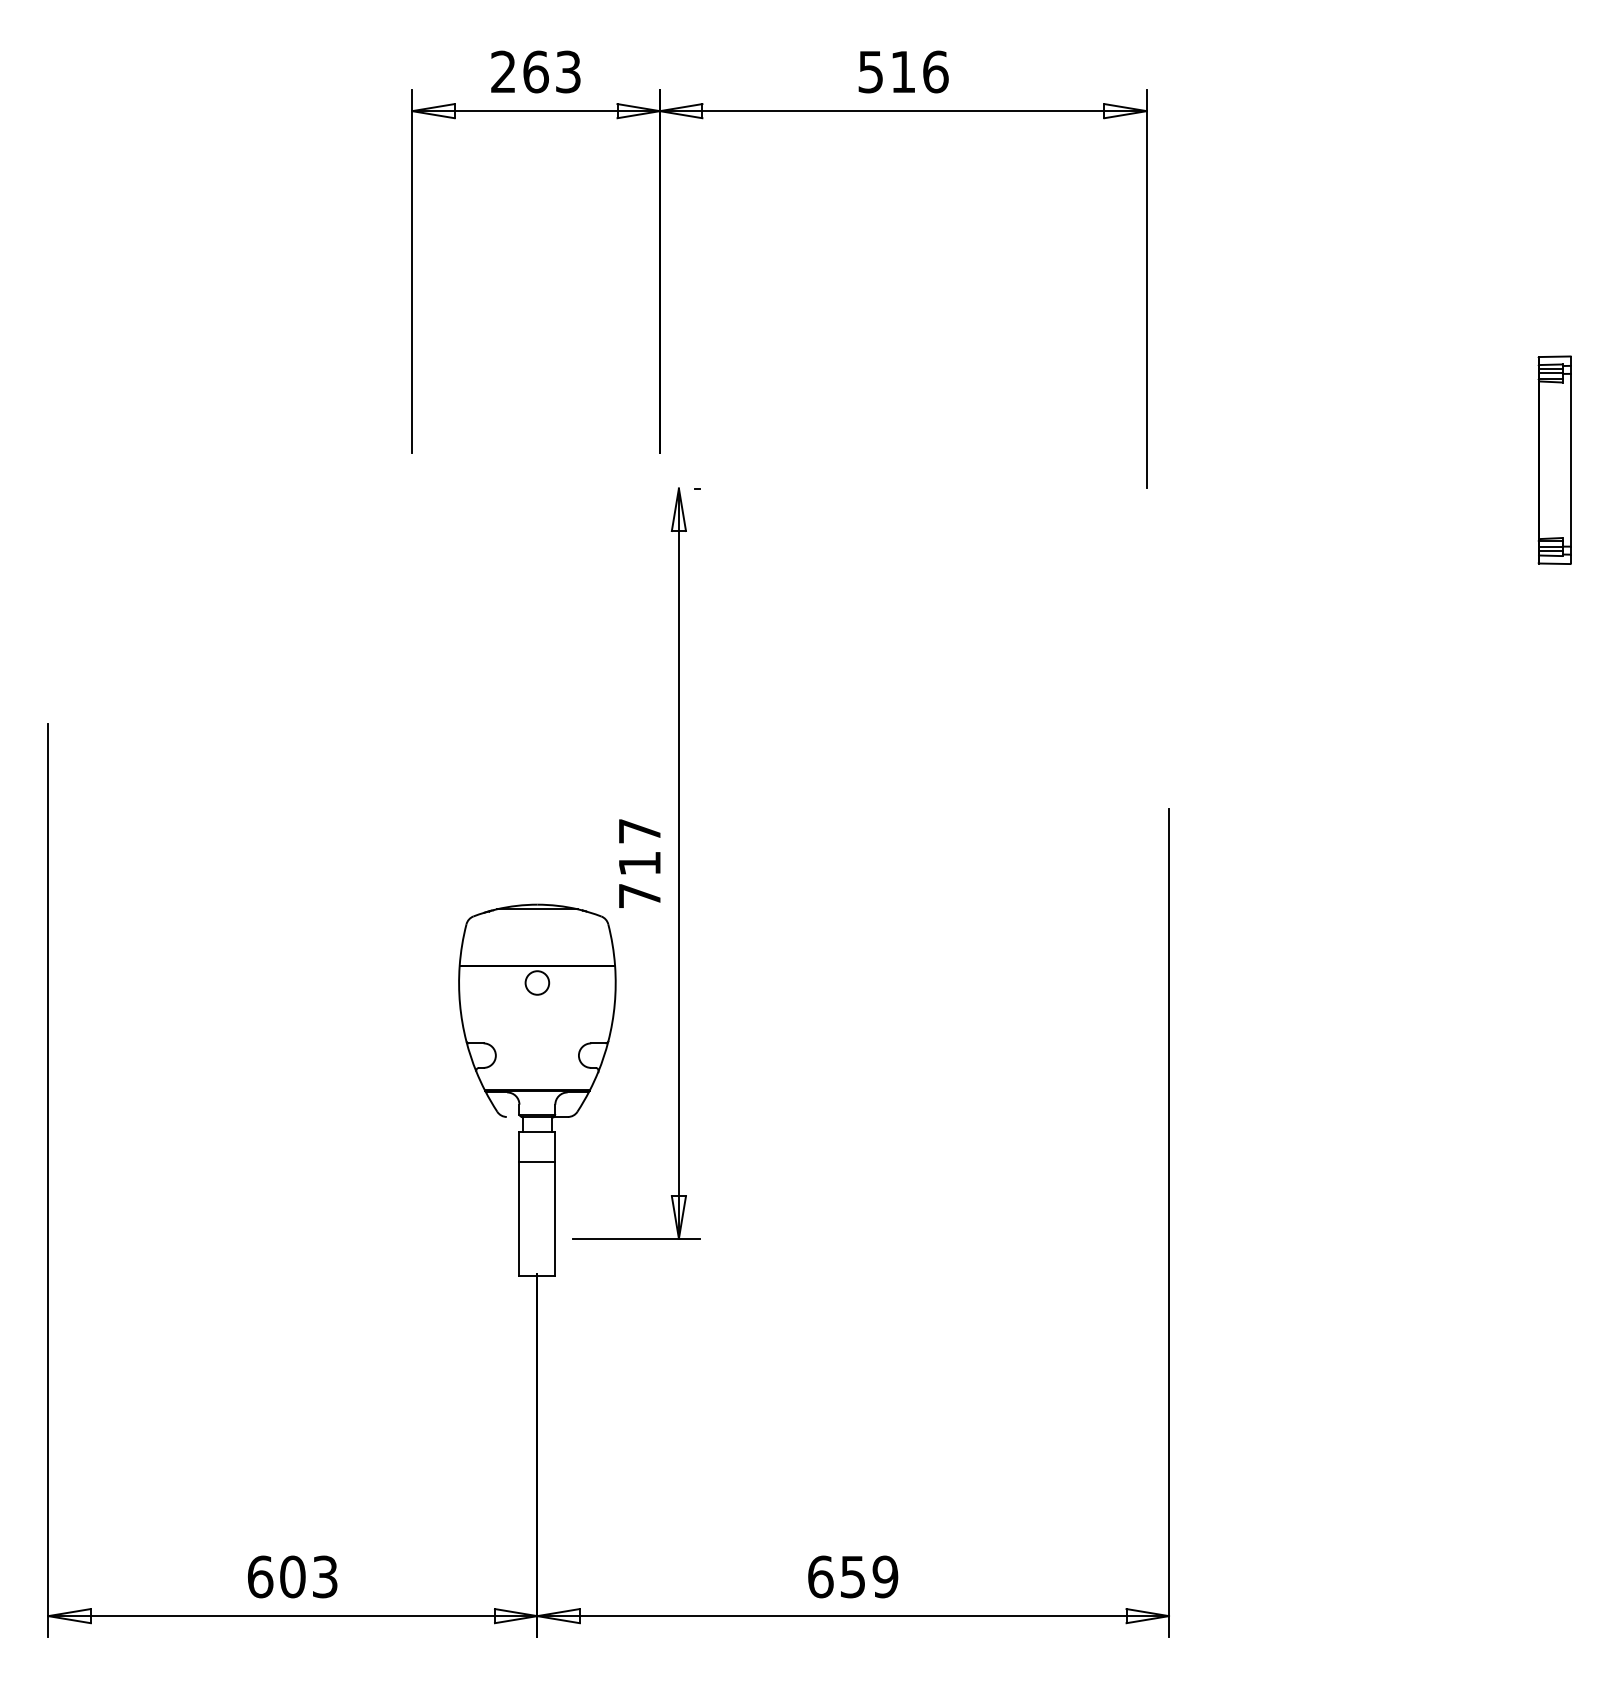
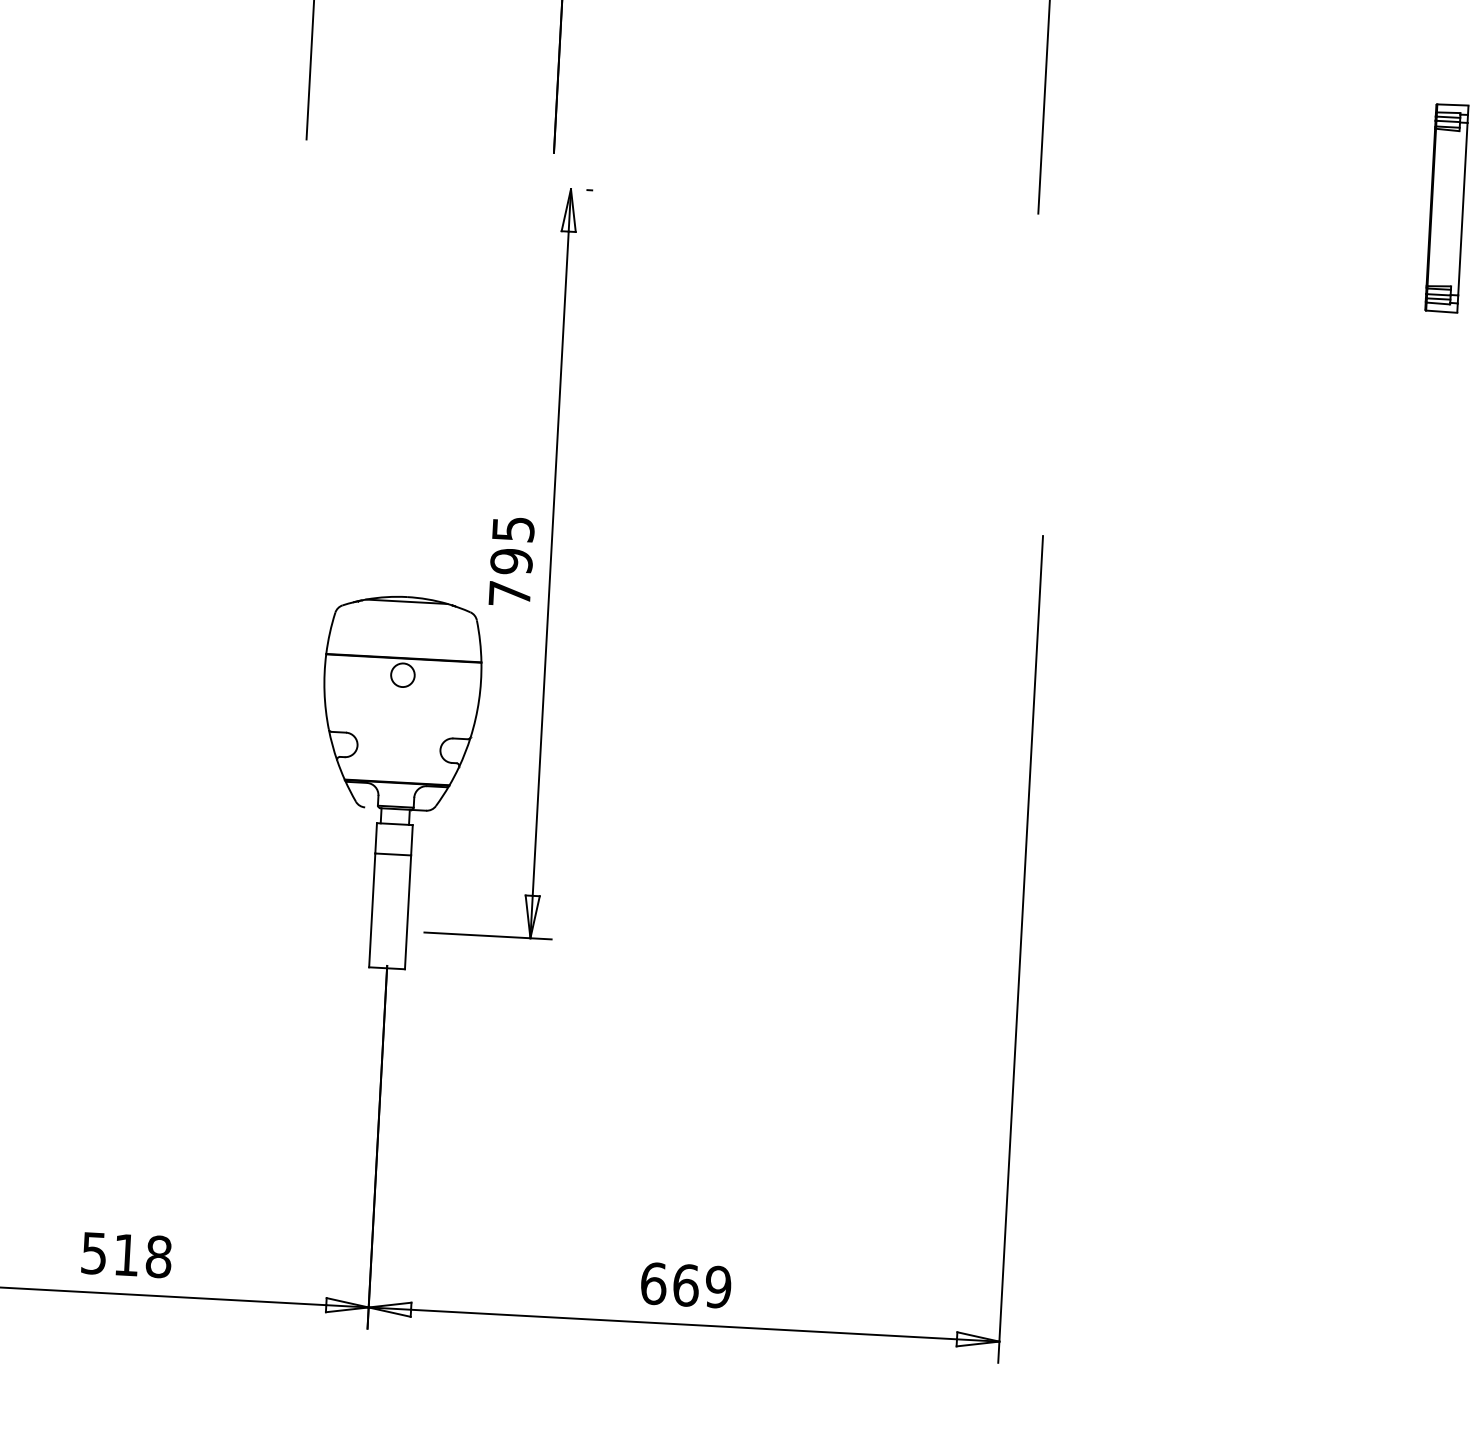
text: (639, 847) -> (512, 545), 717 -> 795
text: (292, 1576) -> (126, 1254), 603 -> 518
text: (853, 1576) -> (686, 1284), 659 -> 669

